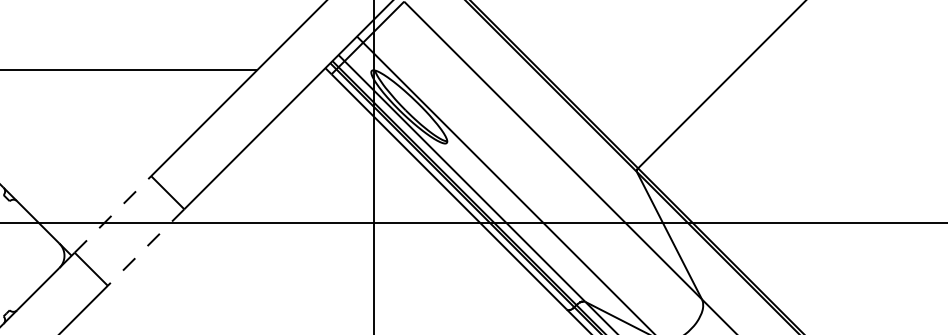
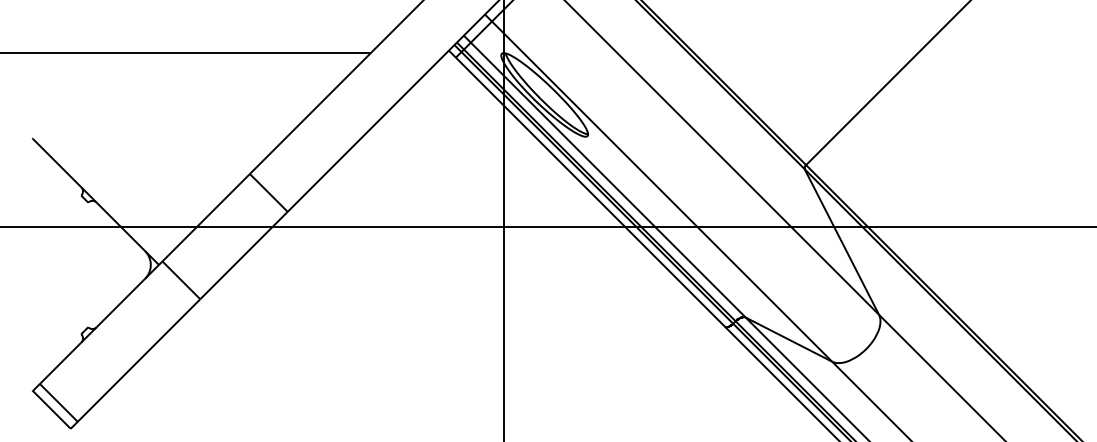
line: (113, 214) -> (206, 217), dashed -> solid
line: (146, 247) -> (244, 255), dashed -> solid

